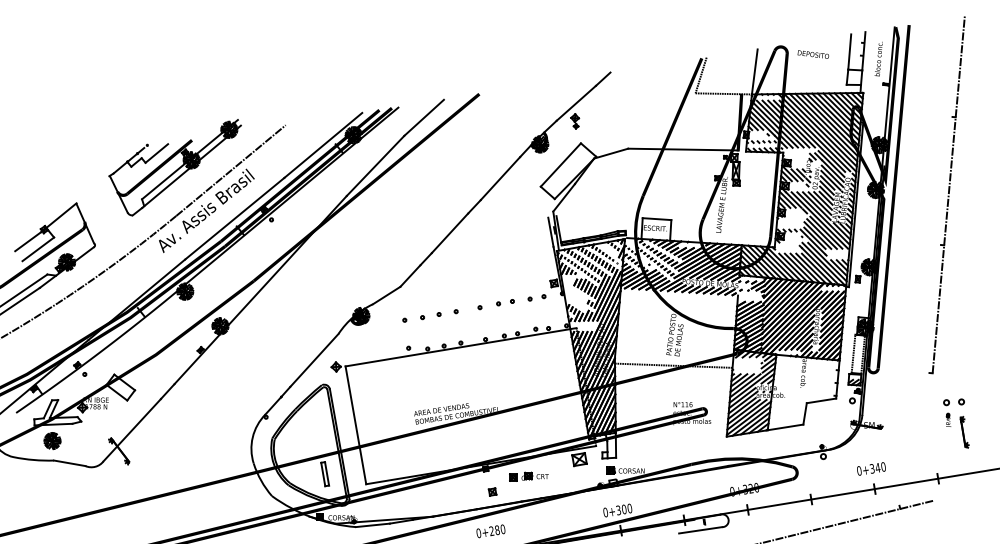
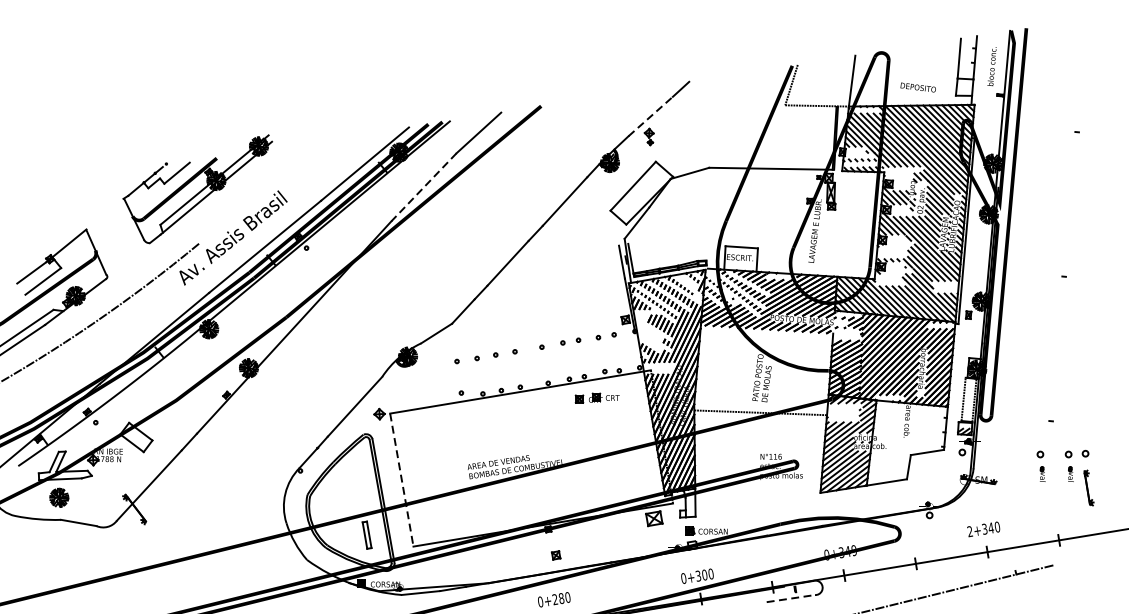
text: (812, 54) -> (917, 87), moved
line: (576, 102) -> (650, 115), solid -> dashed
line: (375, 165) -> (423, 186), solid -> dashed
line: (230, 170) -> (260, 192), removed
line: (948, 194) -> (1070, 219), removed
part: (922, 412) -> (1041, 465), added
line: (355, 425) -> (401, 480), solid -> dashed
text: (858, 470) -> (969, 531), 0+340 -> 2+340
part: (528, 476) -> (596, 397), moved
text: (753, 488) -> (850, 551), 0+320 -> 0+349
line: (700, 530) -> (790, 598), solid -> dashed

